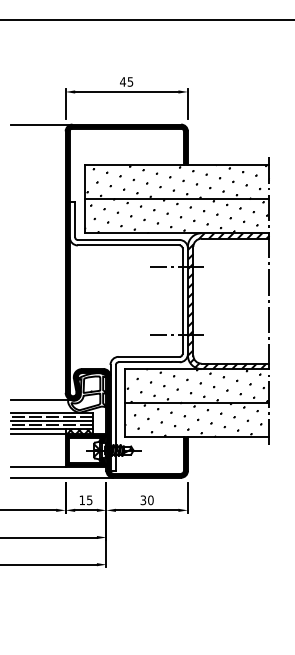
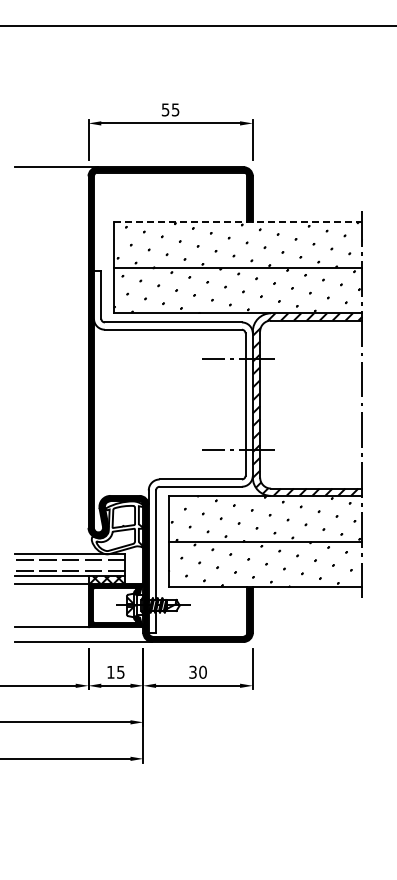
text: (122, 81) -> (165, 109), 45 -> 55
line: (177, 165) -> (238, 222), solid -> dashed
line: (41, 400) -> (56, 537), removed
line: (52, 420) -> (70, 565), removed

